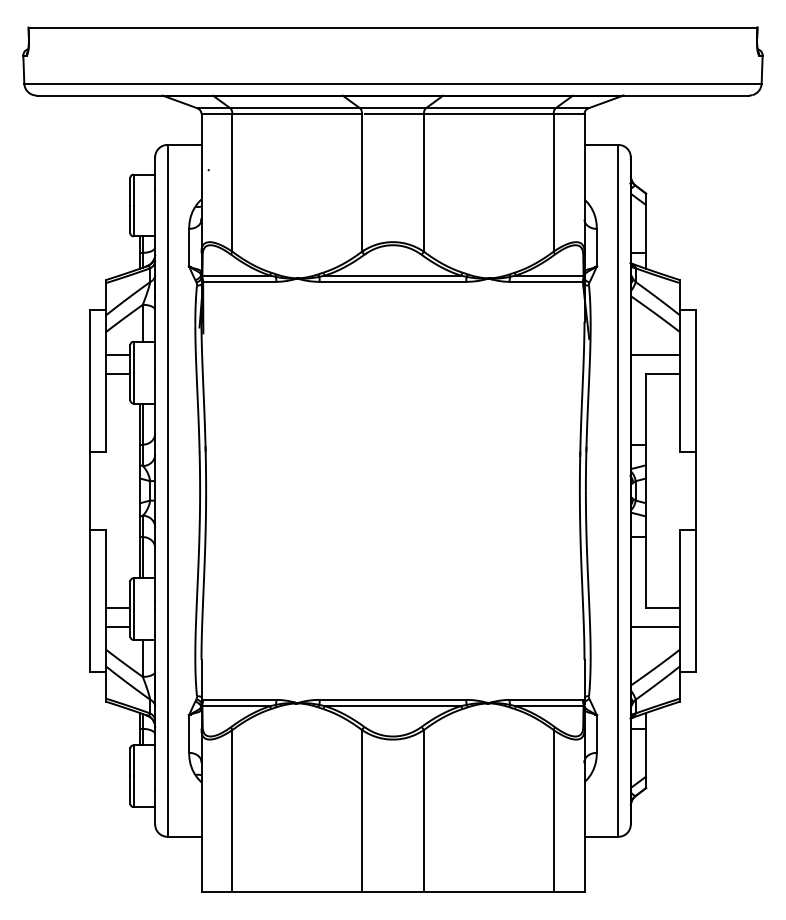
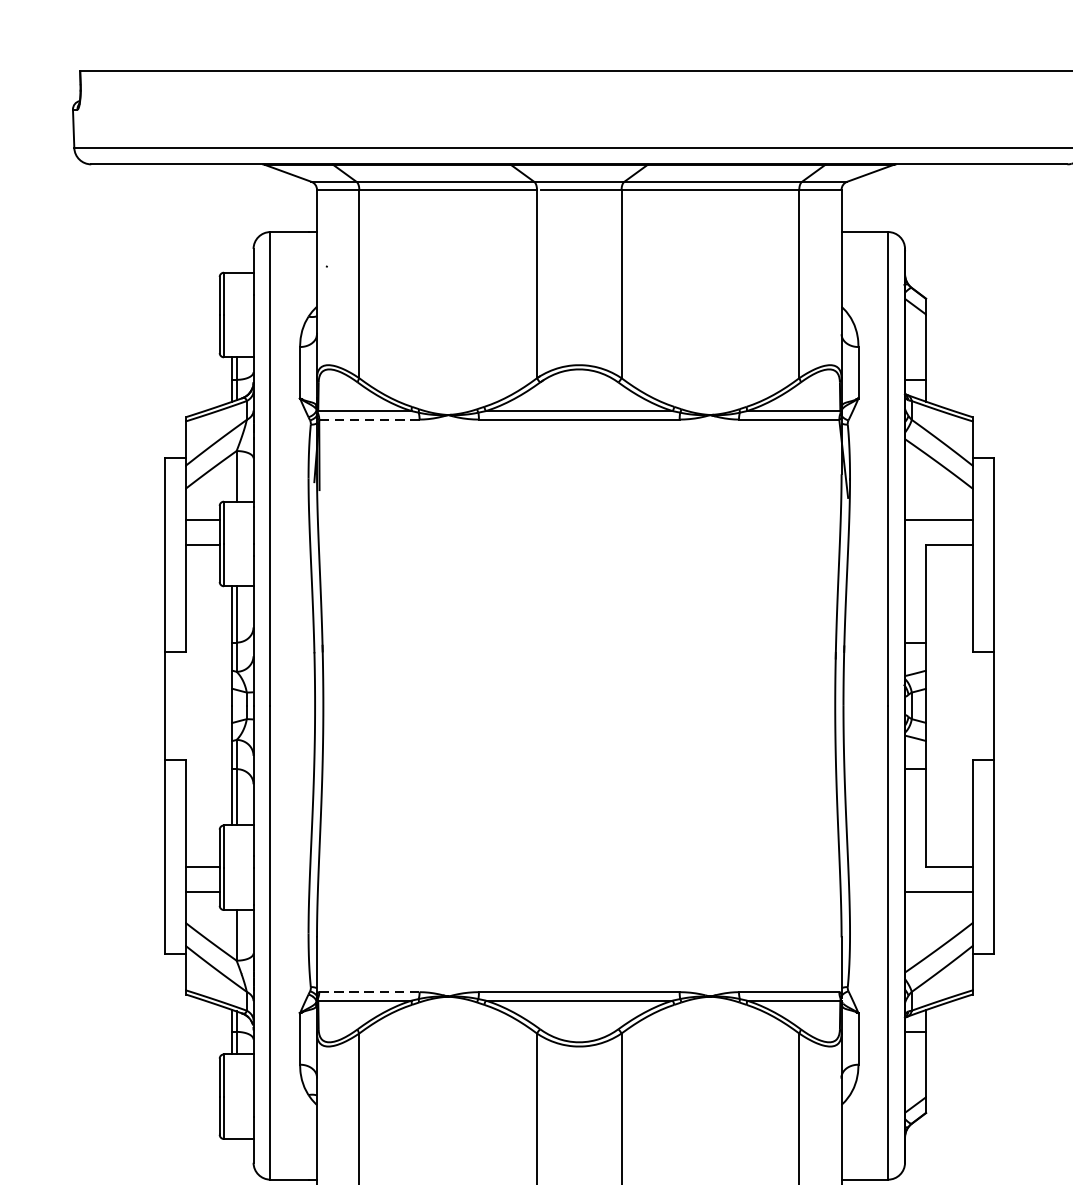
line: (239, 281) -> (369, 419), solid -> dashed
line: (239, 699) -> (369, 991), solid -> dashed

